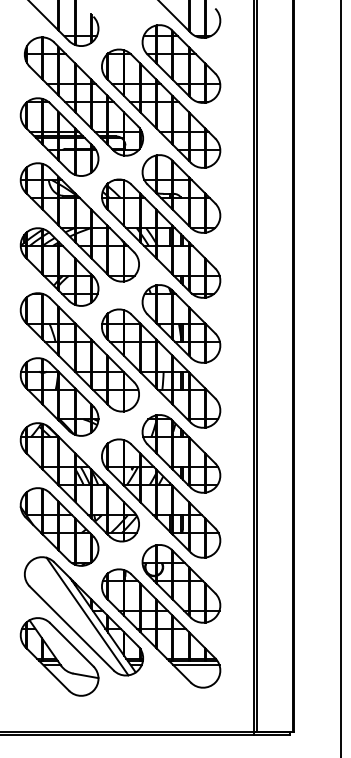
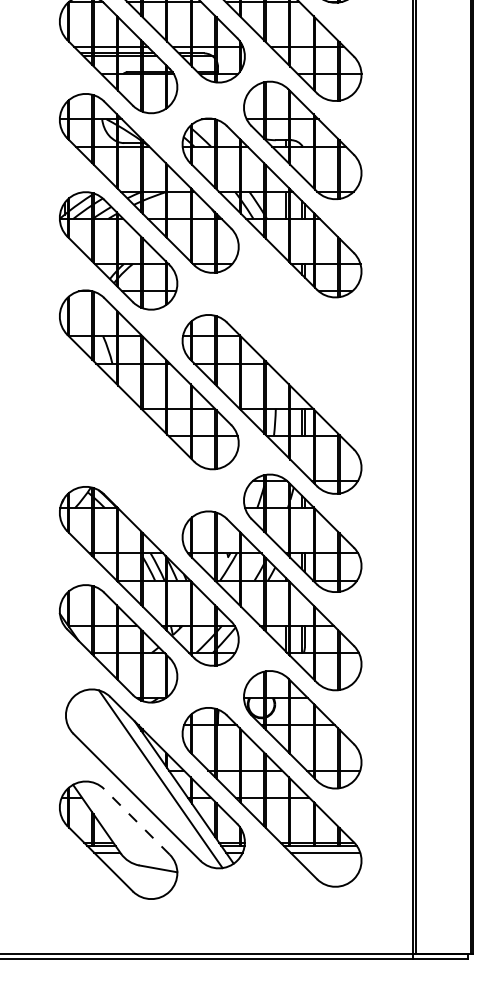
part: (181, 323) -> (302, 336), removed
part: (59, 396) -> (118, 446), removed
line: (71, 644) -> (136, 821), solid -> dashed

